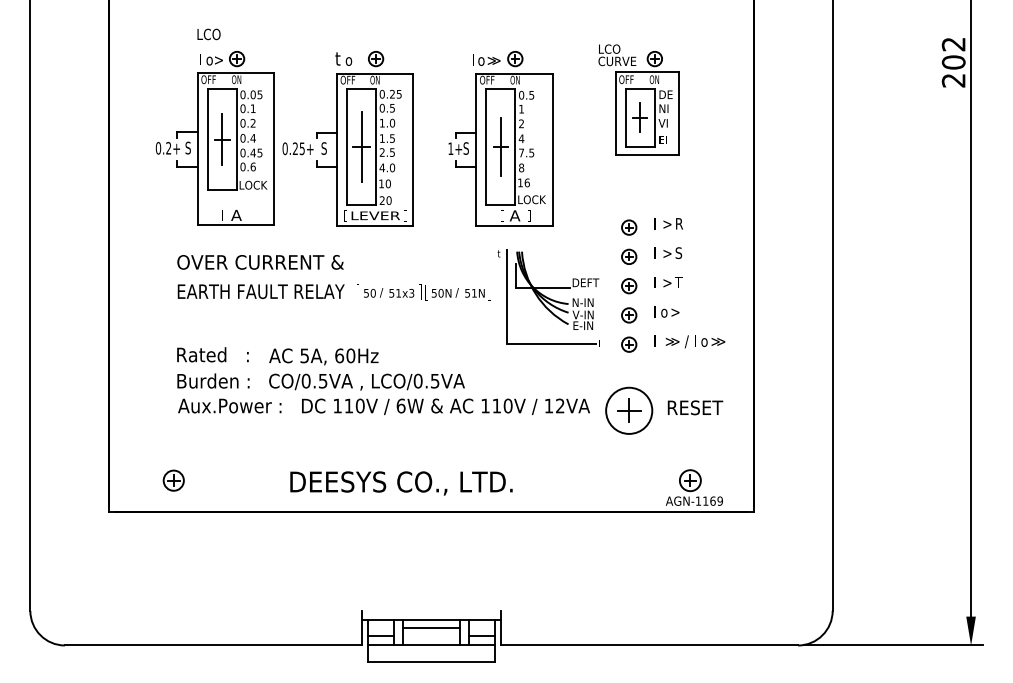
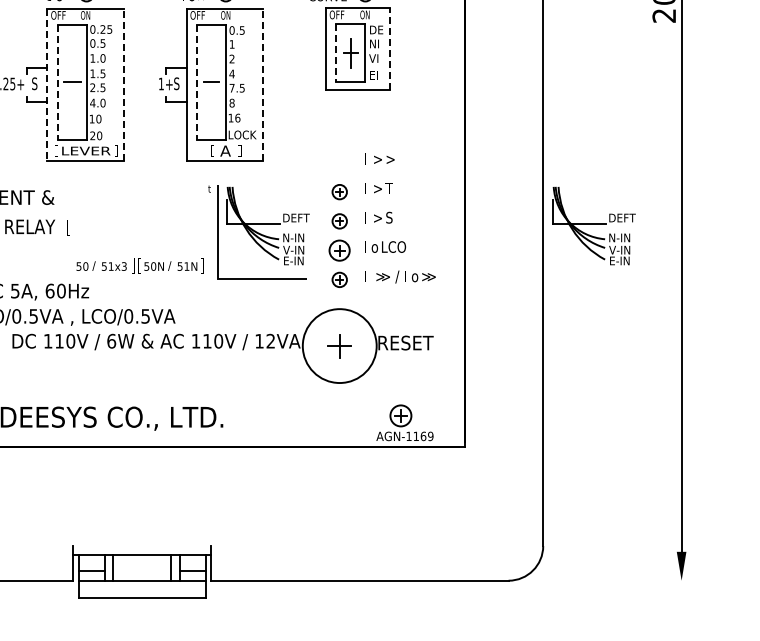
line: (679, 113) -> (390, 48), solid -> dashed
line: (625, 118) -> (336, 53), solid -> dashed
line: (500, 146) -> (211, 81), removed
line: (347, 147) -> (58, 82), solid -> dashed
line: (361, 147) -> (72, 82), removed
line: (486, 147) -> (197, 82), solid -> dashed
line: (336, 149) -> (47, 84), solid -> dashed
line: (413, 149) -> (124, 84), solid -> dashed
line: (552, 149) -> (263, 84), solid -> dashed
text: (680, 223) -> (391, 158), R -> >
part: (629, 227) -> (340, 162), removed
text: (678, 253) -> (389, 188), S -> T
text: (678, 282) -> (389, 217), T -> S
part: (883, 290) -> (594, 225), added
text: (427, 292) -> (140, 265), moved
text: (683, 311) -> (394, 246), > -> LCO
part: (629, 315) -> (340, 250), size x1.4
circle: (629, 410) -> (340, 345), size x1.6
line: (431, 628) -> (142, 563), removed
line: (892, 645) -> (603, 580), removed

